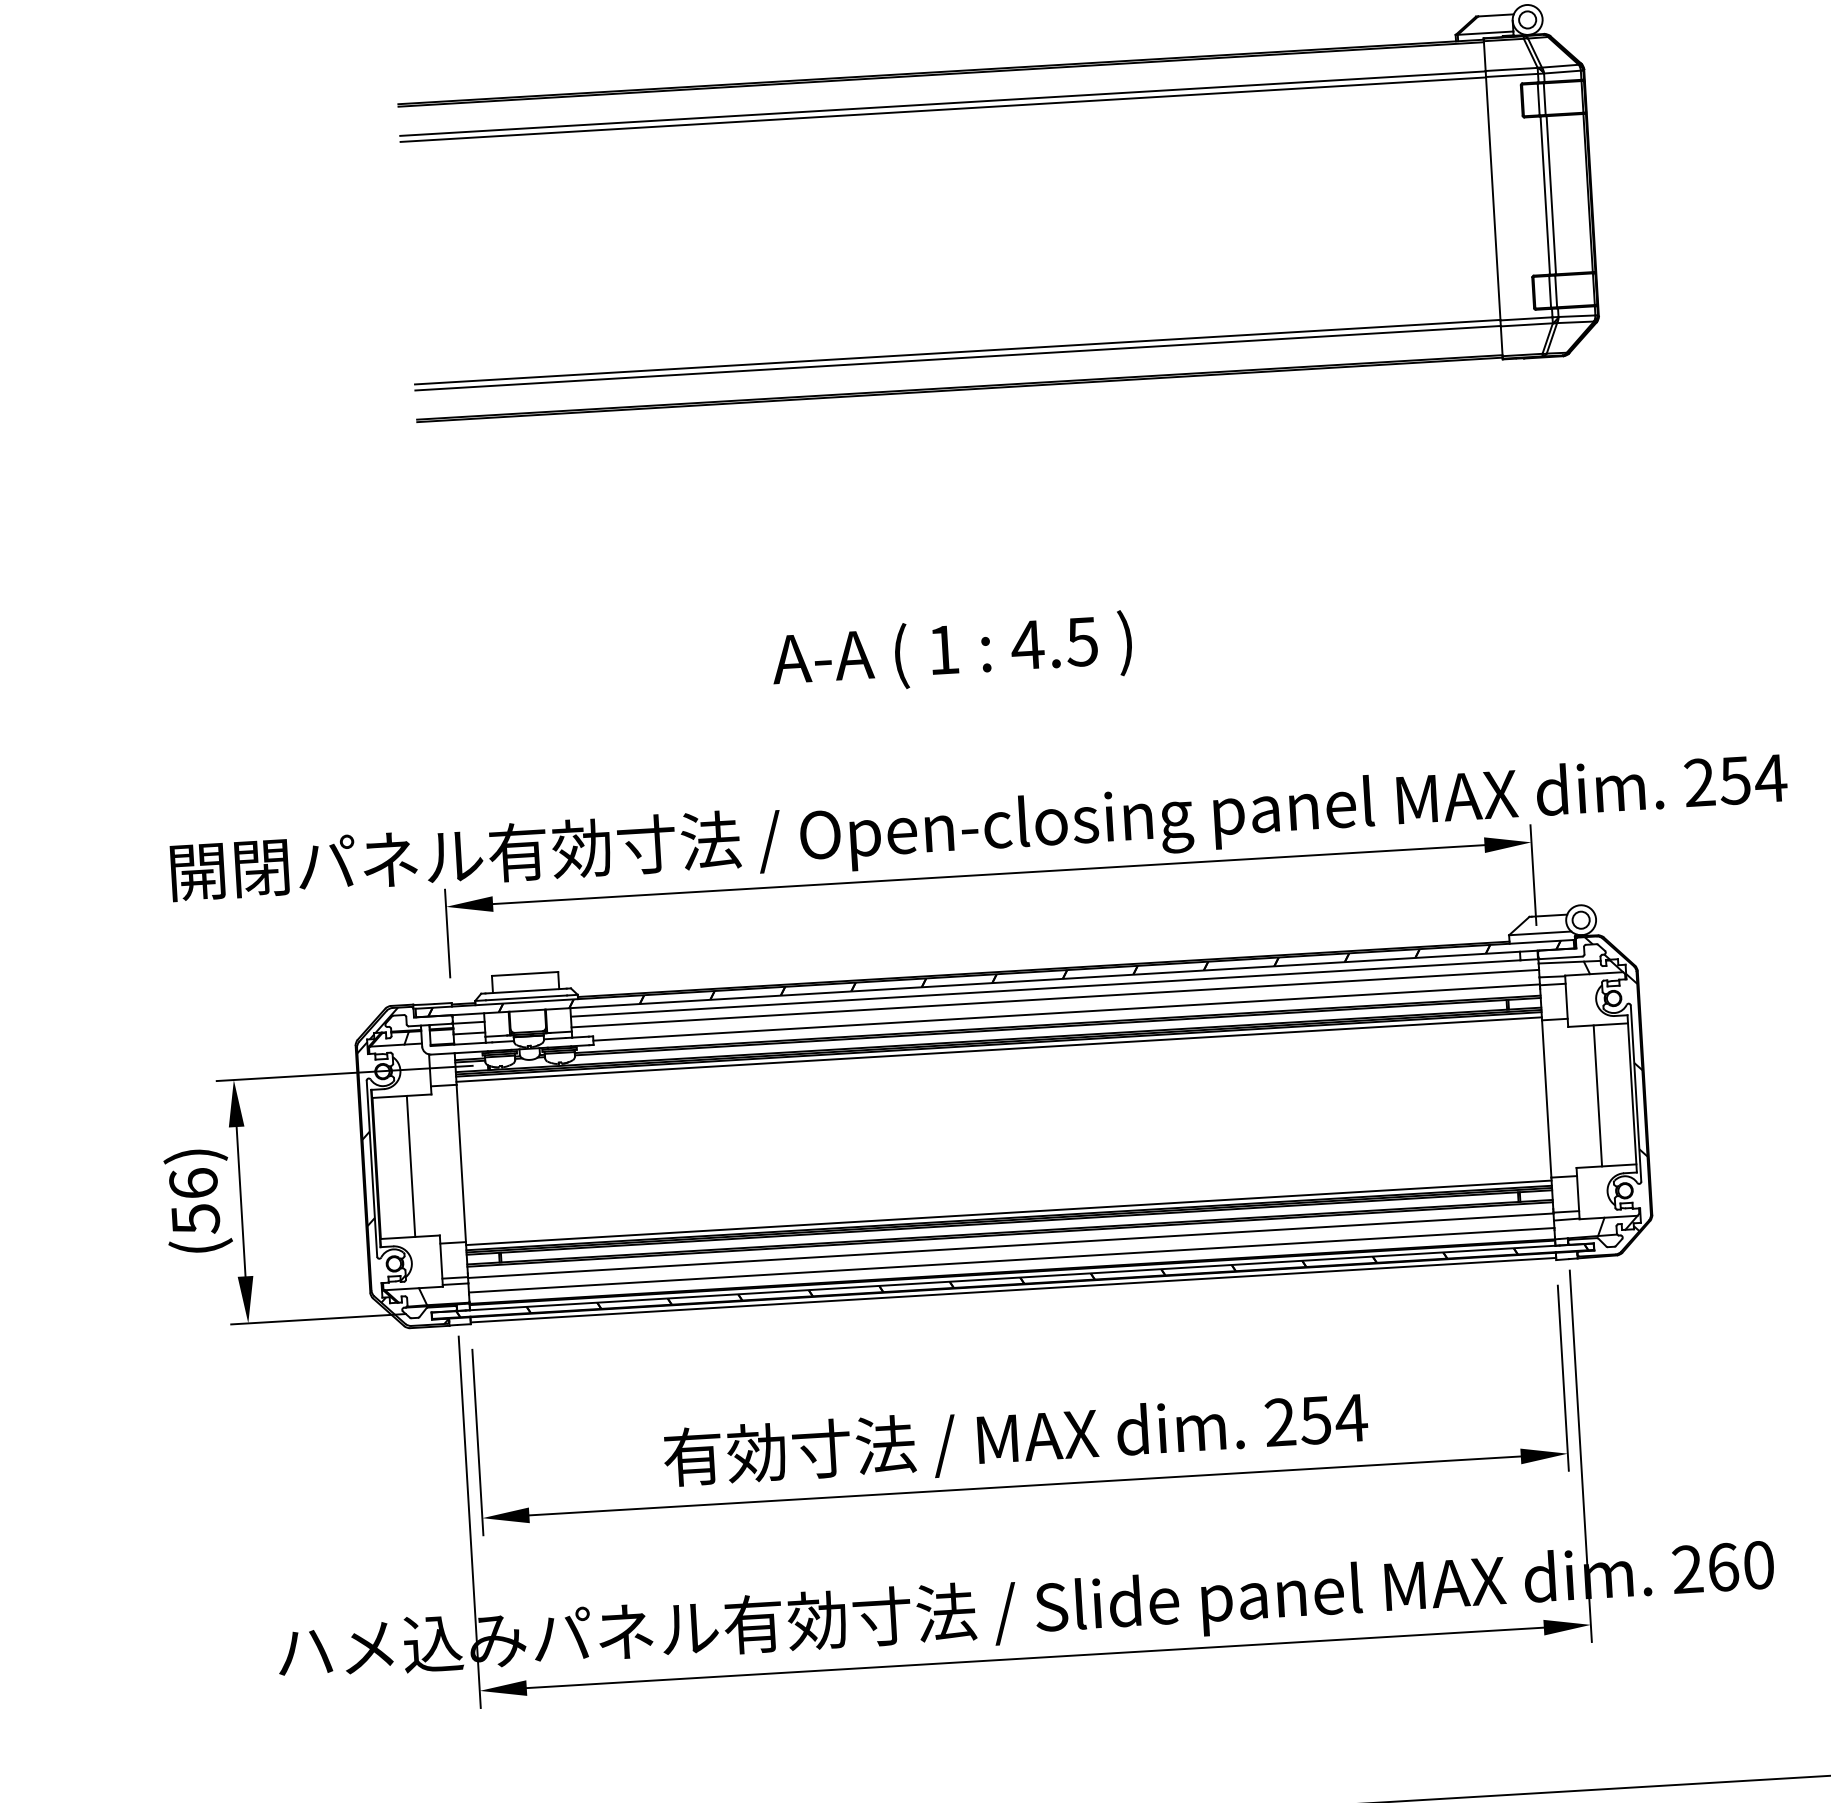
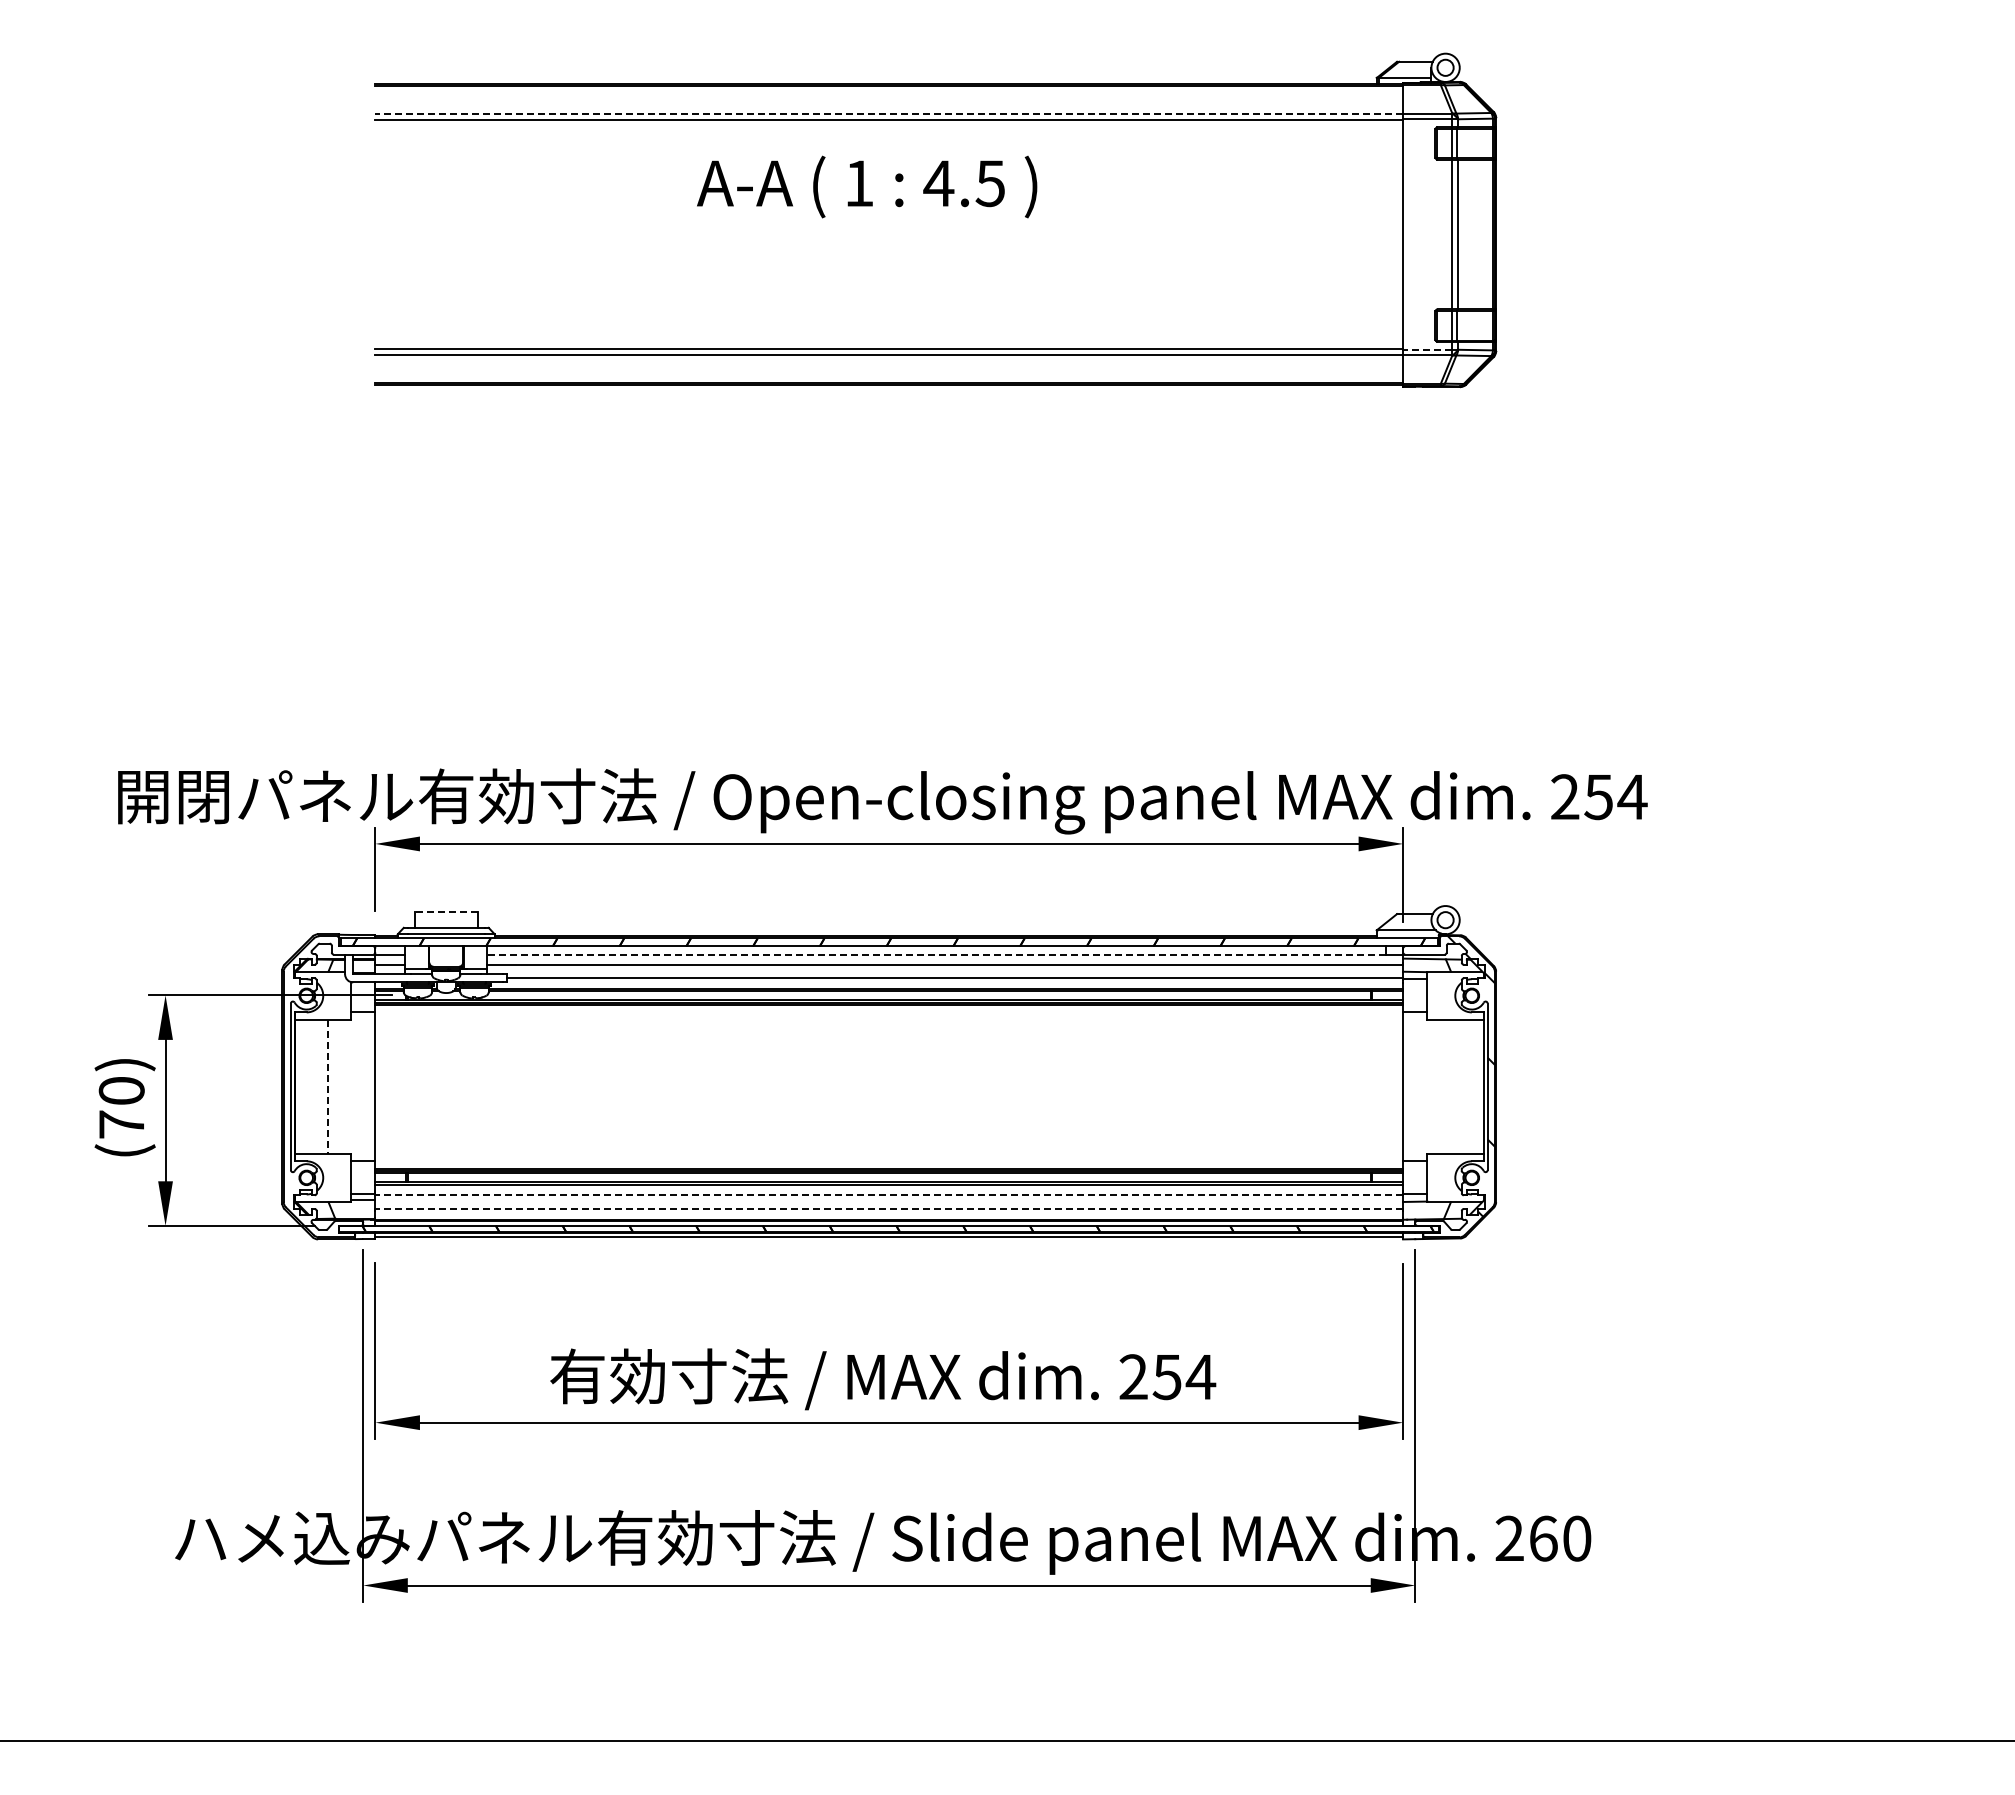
line: (943, 104) -> (889, 114), solid -> dashed
line: (1526, 318) -> (1427, 349), solid -> dashed
text: (952, 652) -> (867, 186), moved
line: (524, 973) -> (445, 911), solid -> dashed
line: (1045, 988) -> (936, 954), solid -> dashed
line: (999, 1049) -> (889, 1009), removed
line: (1597, 1095) -> (1451, 1086), removed
hatch: (406, 1166) -> (323, 1086), removed
line: (410, 1166) -> (327, 1086), solid -> dashed
text: (194, 1201) -> (121, 1107), (56) -> (70)
line: (1009, 1213) -> (889, 1164), removed
line: (1011, 1245) -> (889, 1195), solid -> dashed
line: (1011, 1260) -> (889, 1209), solid -> dashed

